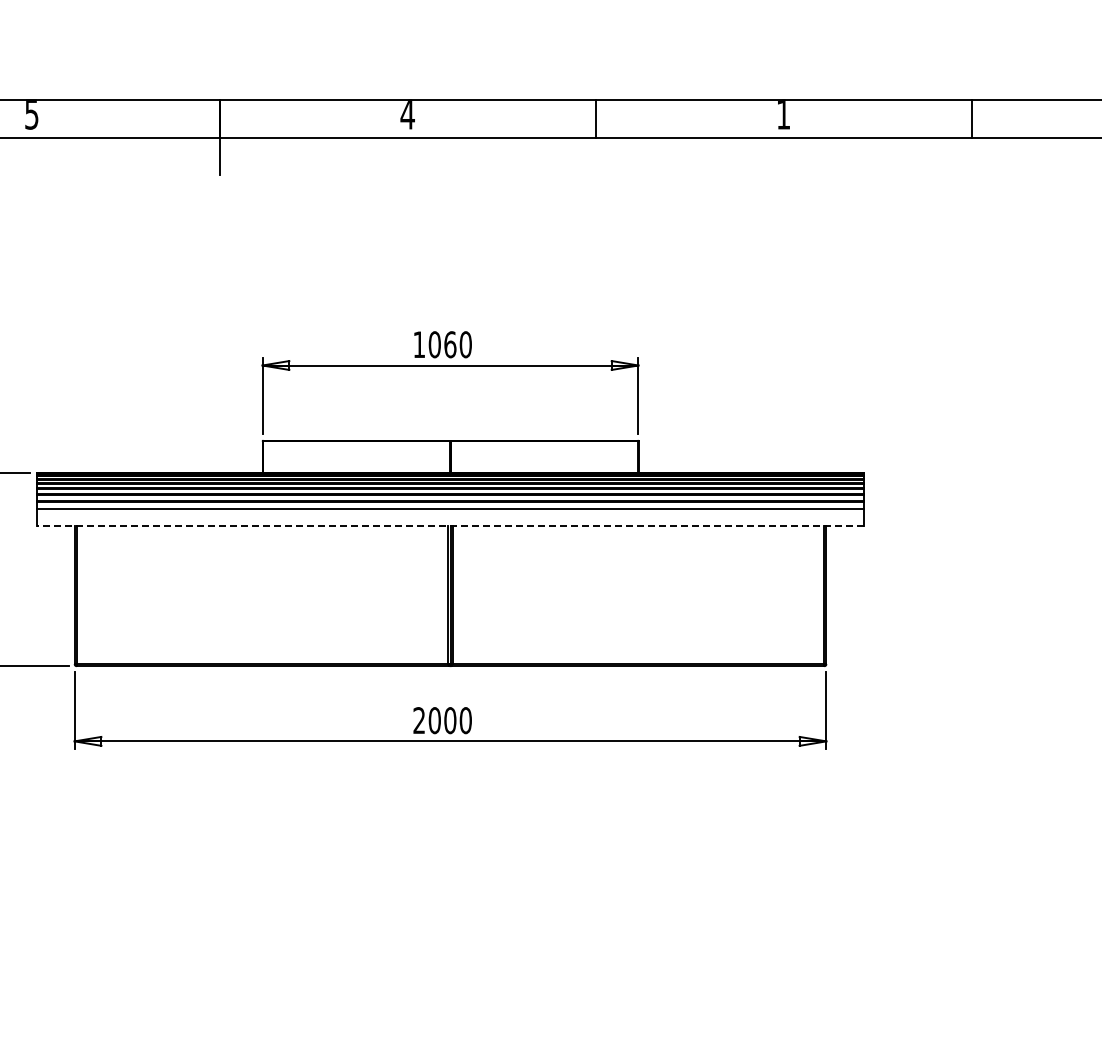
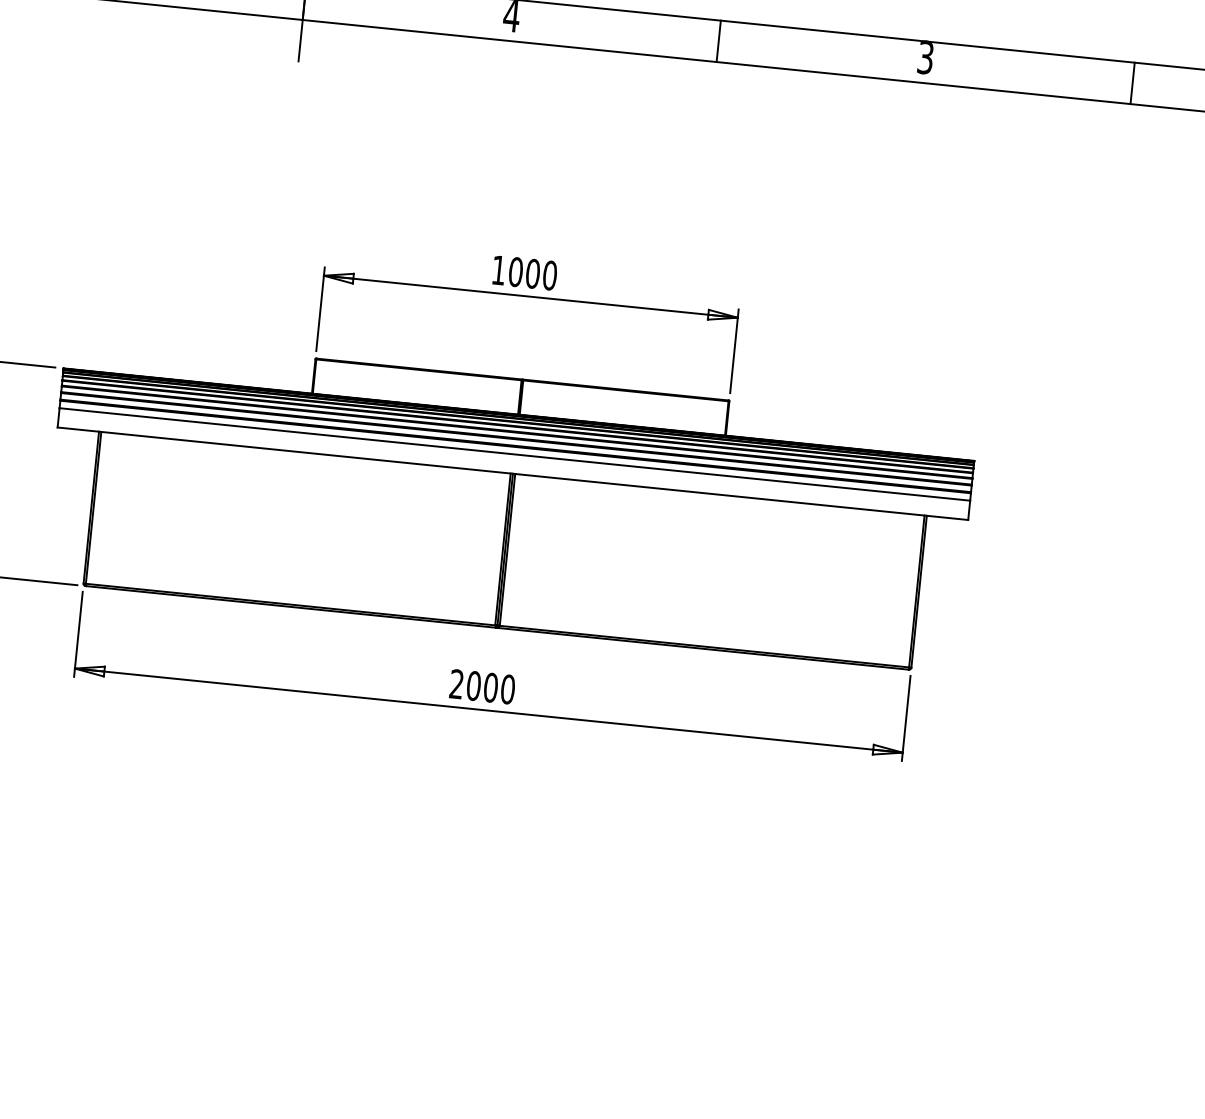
text: (783, 115) -> (925, 58), 1 -> 3
text: (450, 344) -> (533, 273), 1060 -> 1000
line: (450, 526) -> (512, 474), dashed -> solid

